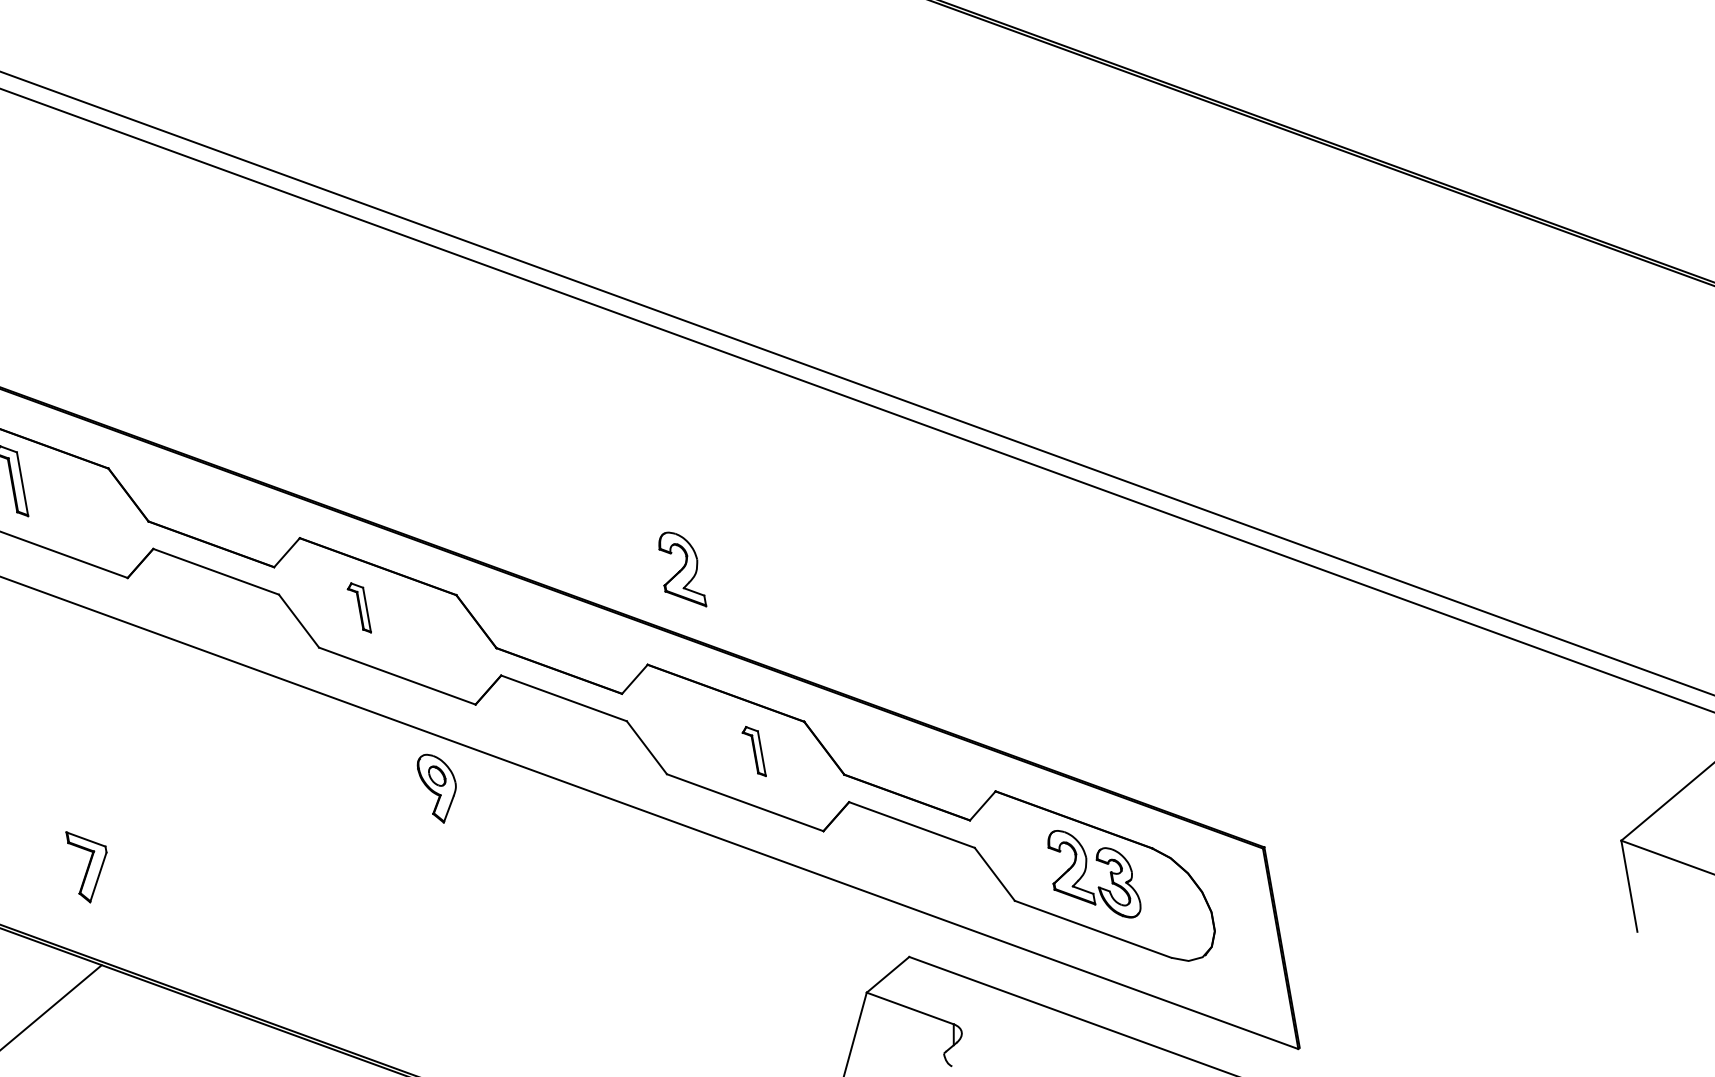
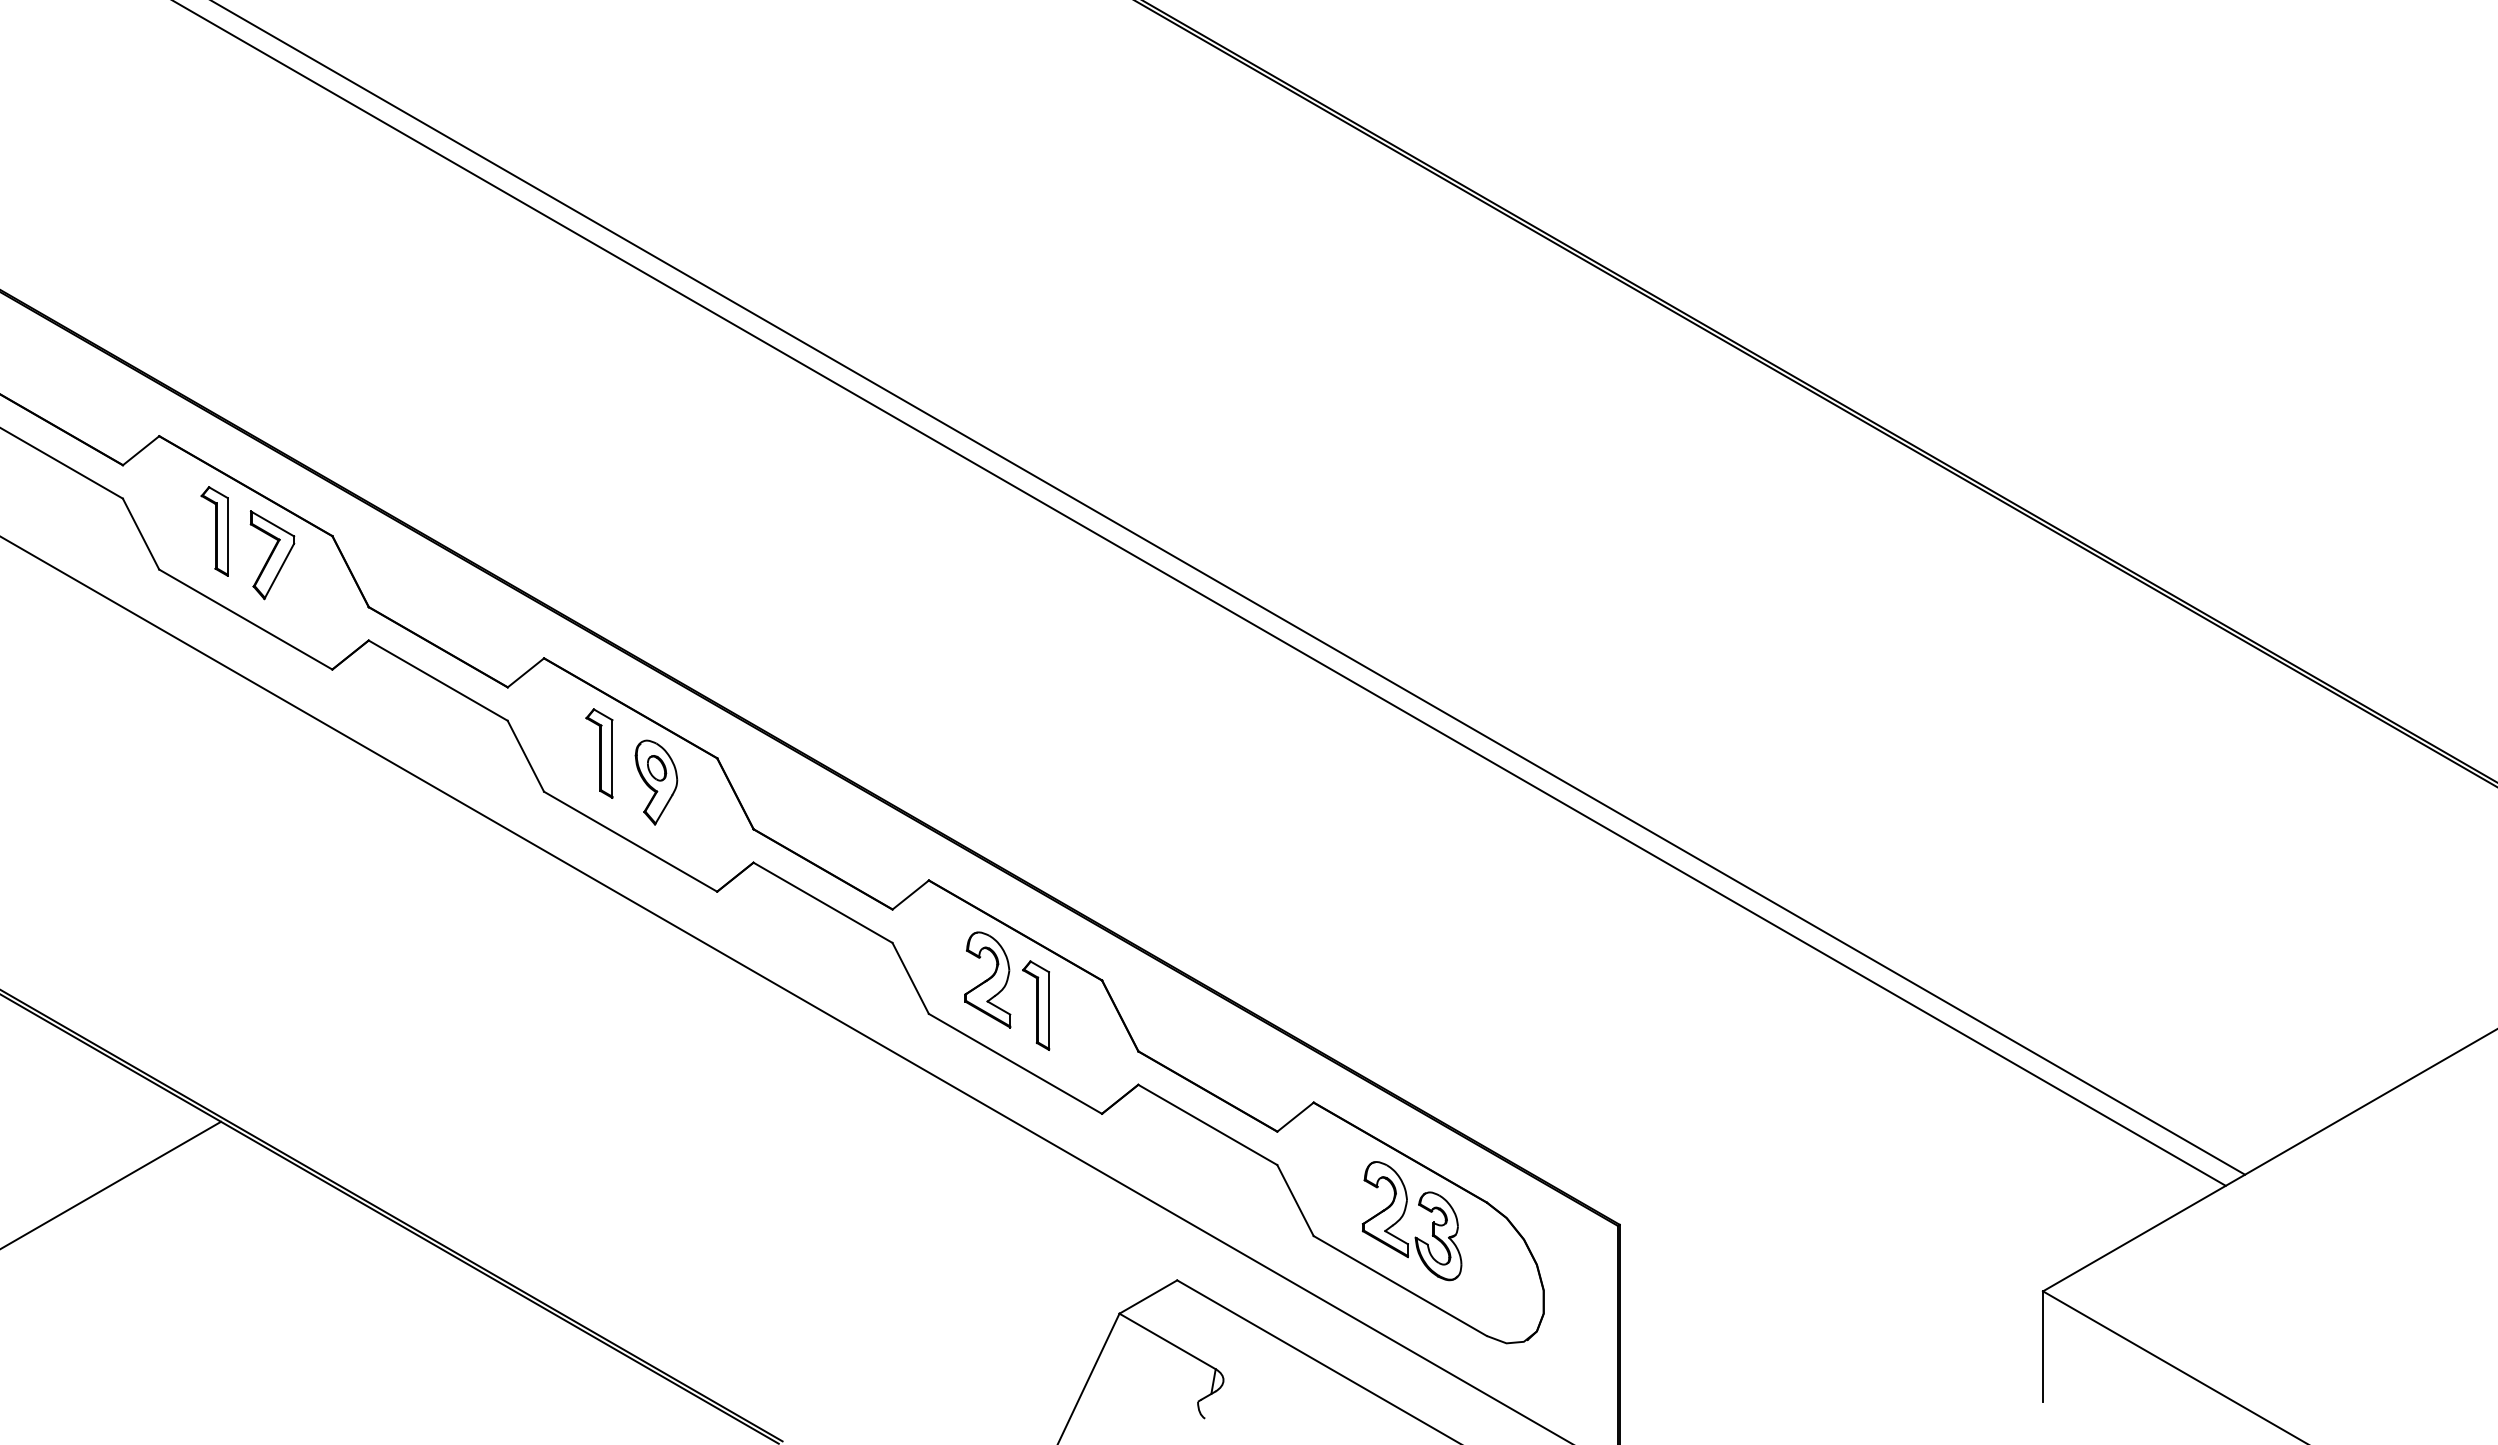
part: (680, 570) -> (987, 979), moved
part: (359, 608) -> (599, 753), size x1.43
part: (754, 751) -> (1036, 1005), size x1.43
part: (438, 787) -> (656, 782), moved
part: (90, 865) -> (272, 555), moved

